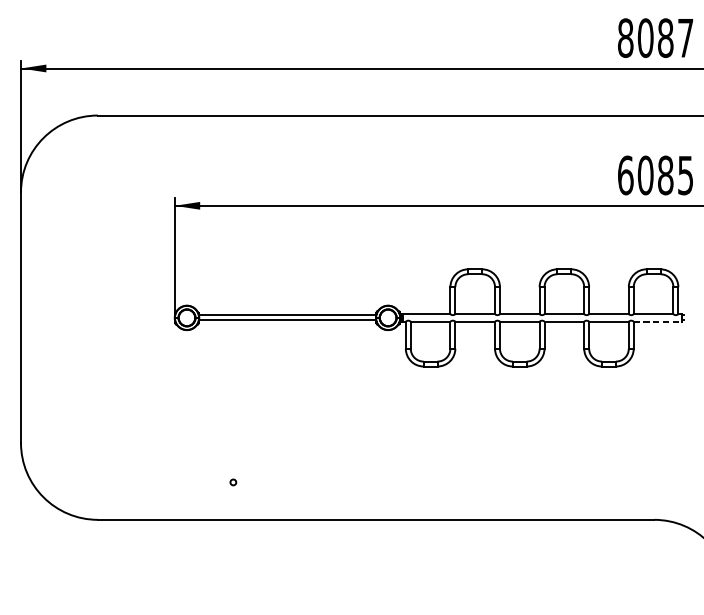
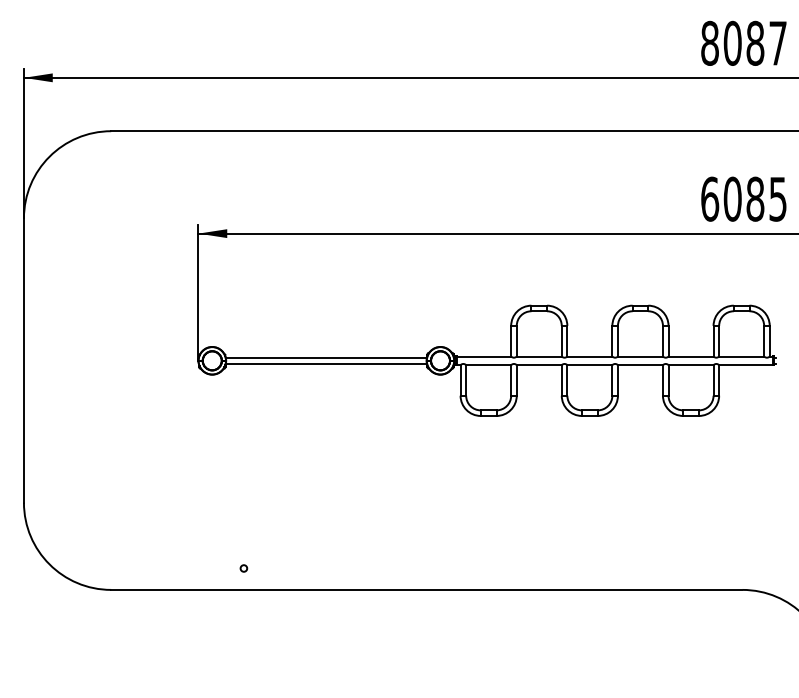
line: (657, 322) -> (746, 365), dashed -> solid
circle: (233, 482) -> (243, 568), moved

